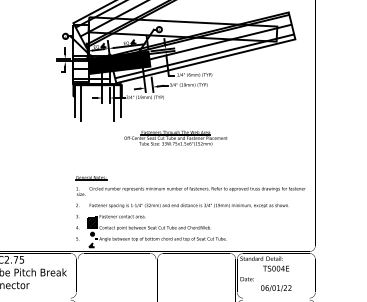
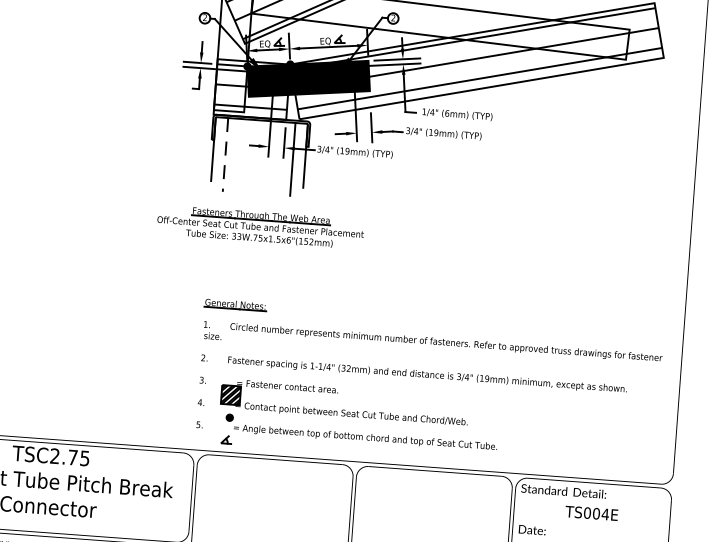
line: (80, 104) -> (224, 156), solid -> dashed
part: (175, 137) -> (259, 225), moved

